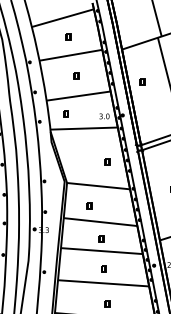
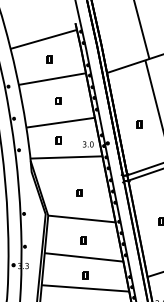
part: (142, 81) -> (139, 124), moved
part: (65, 113) -> (58, 140), moved
part: (107, 161) -> (79, 192), moved
part: (89, 205) -> (83, 239), moved

